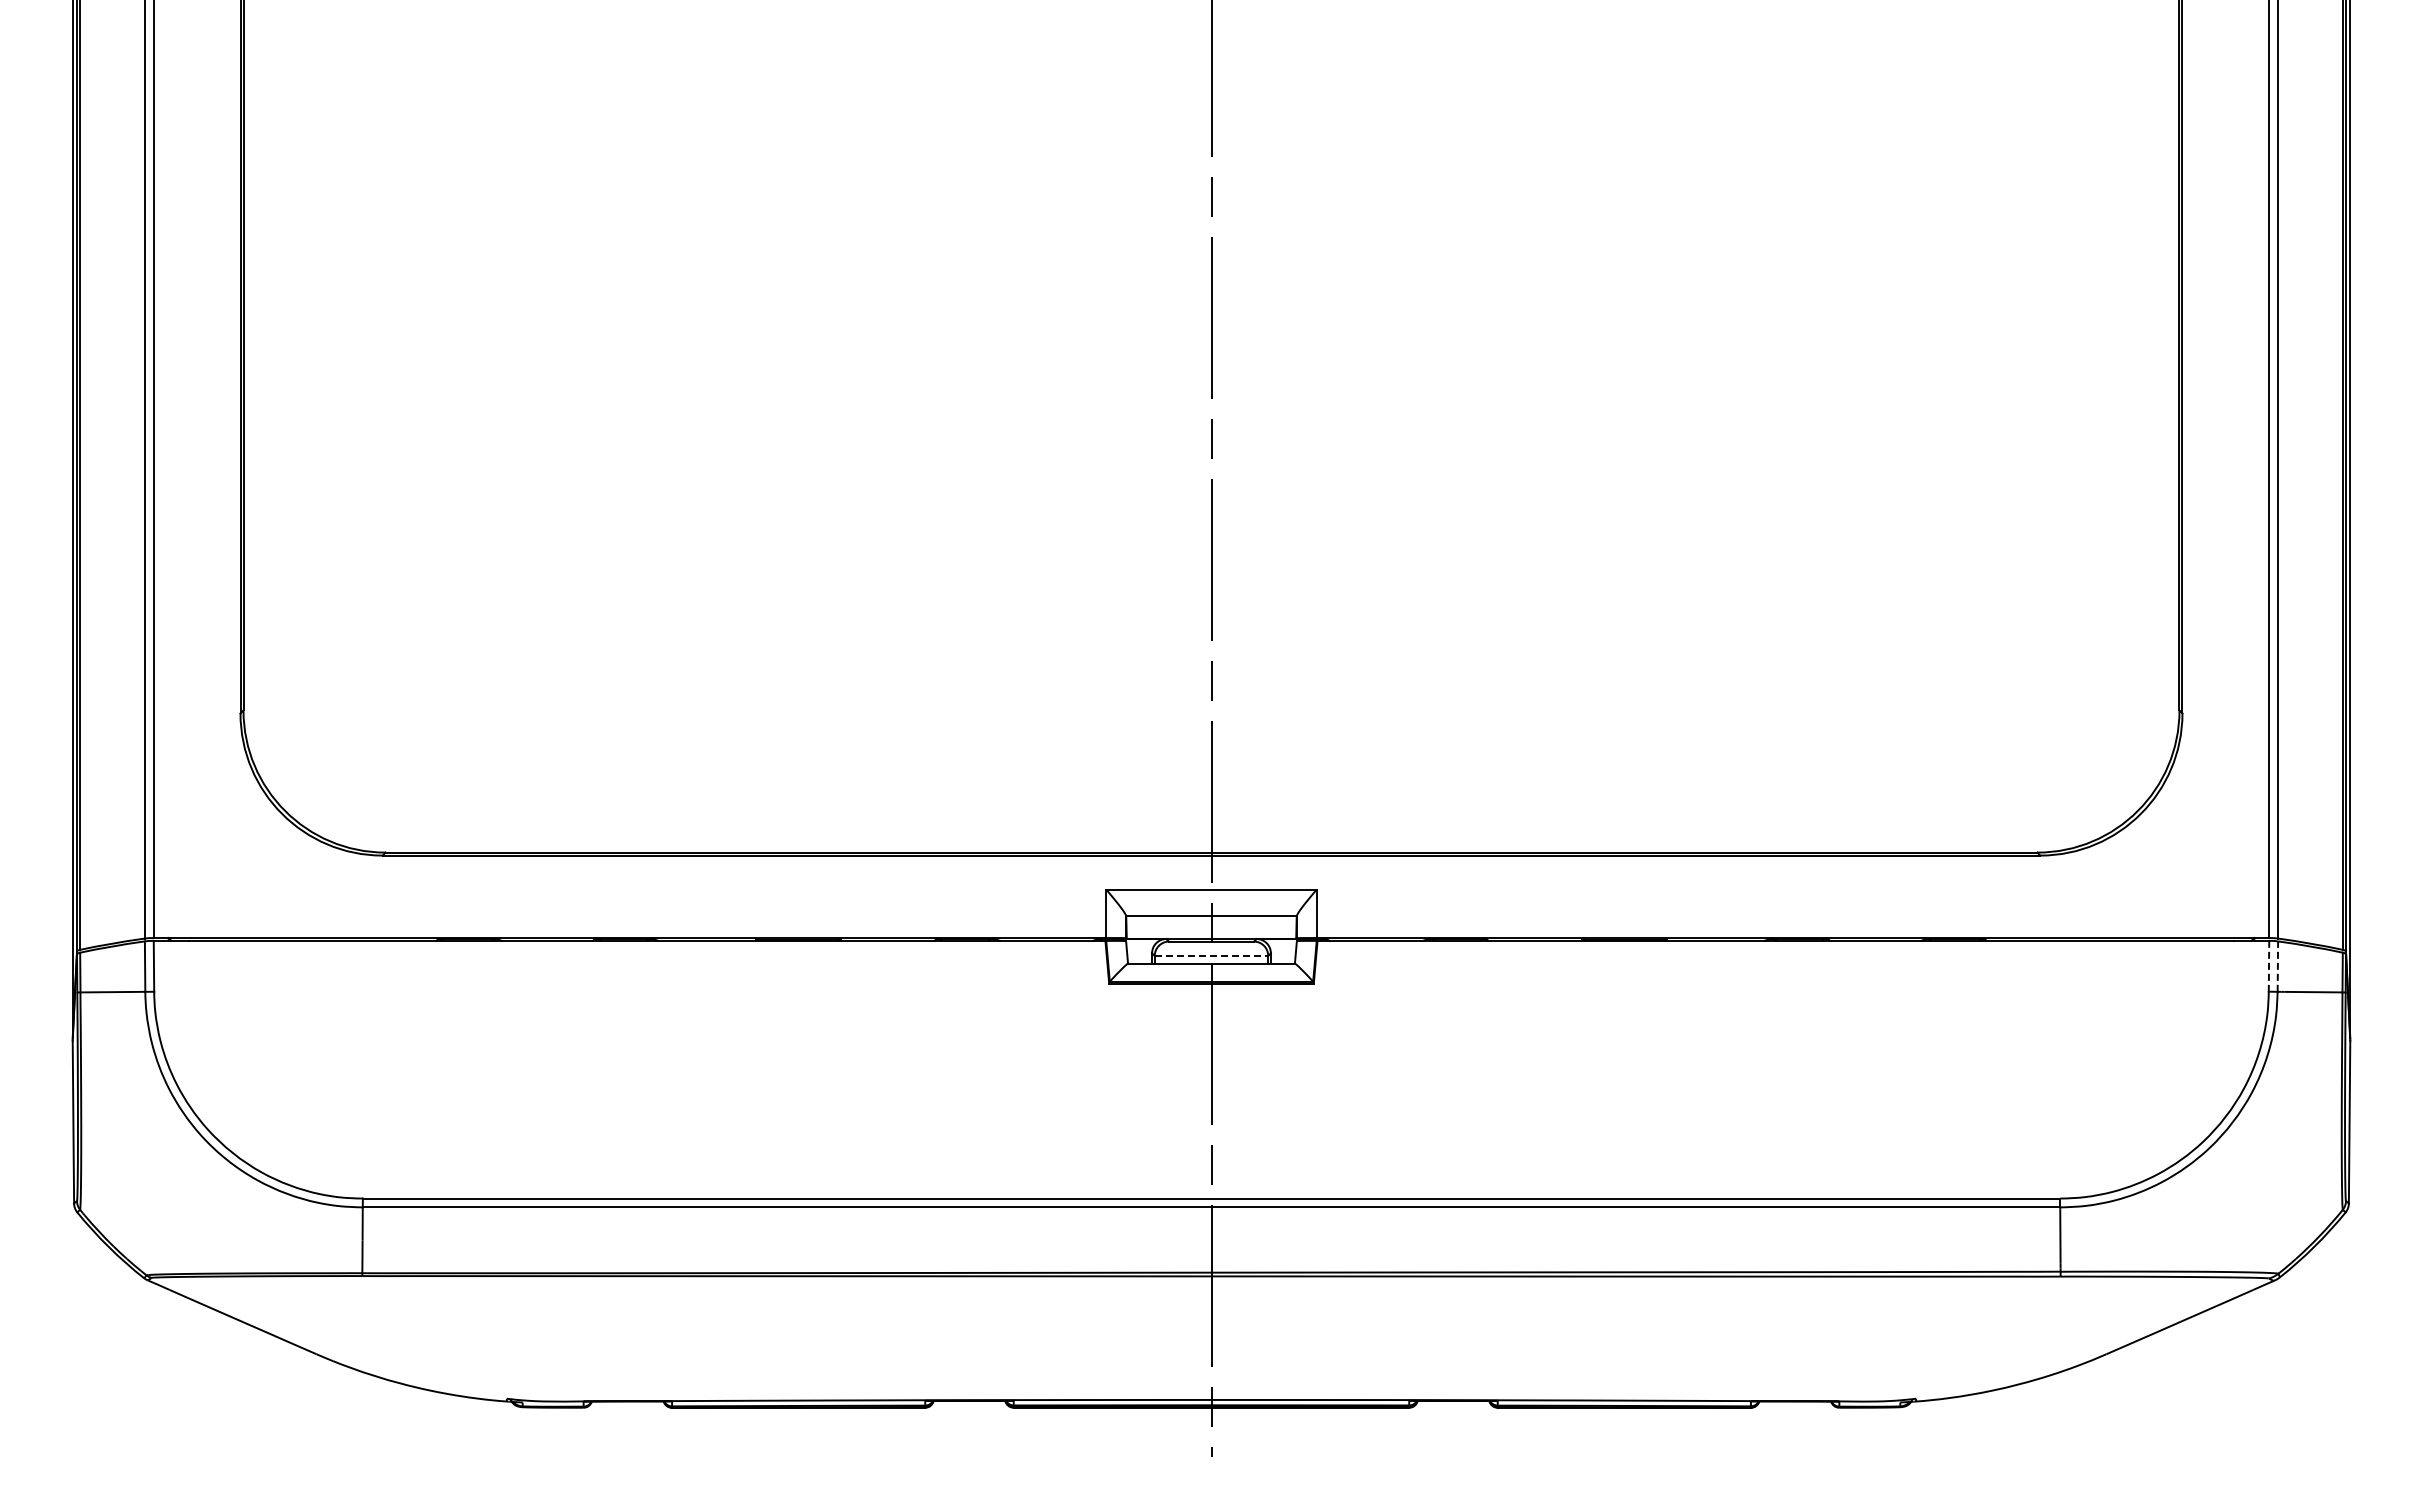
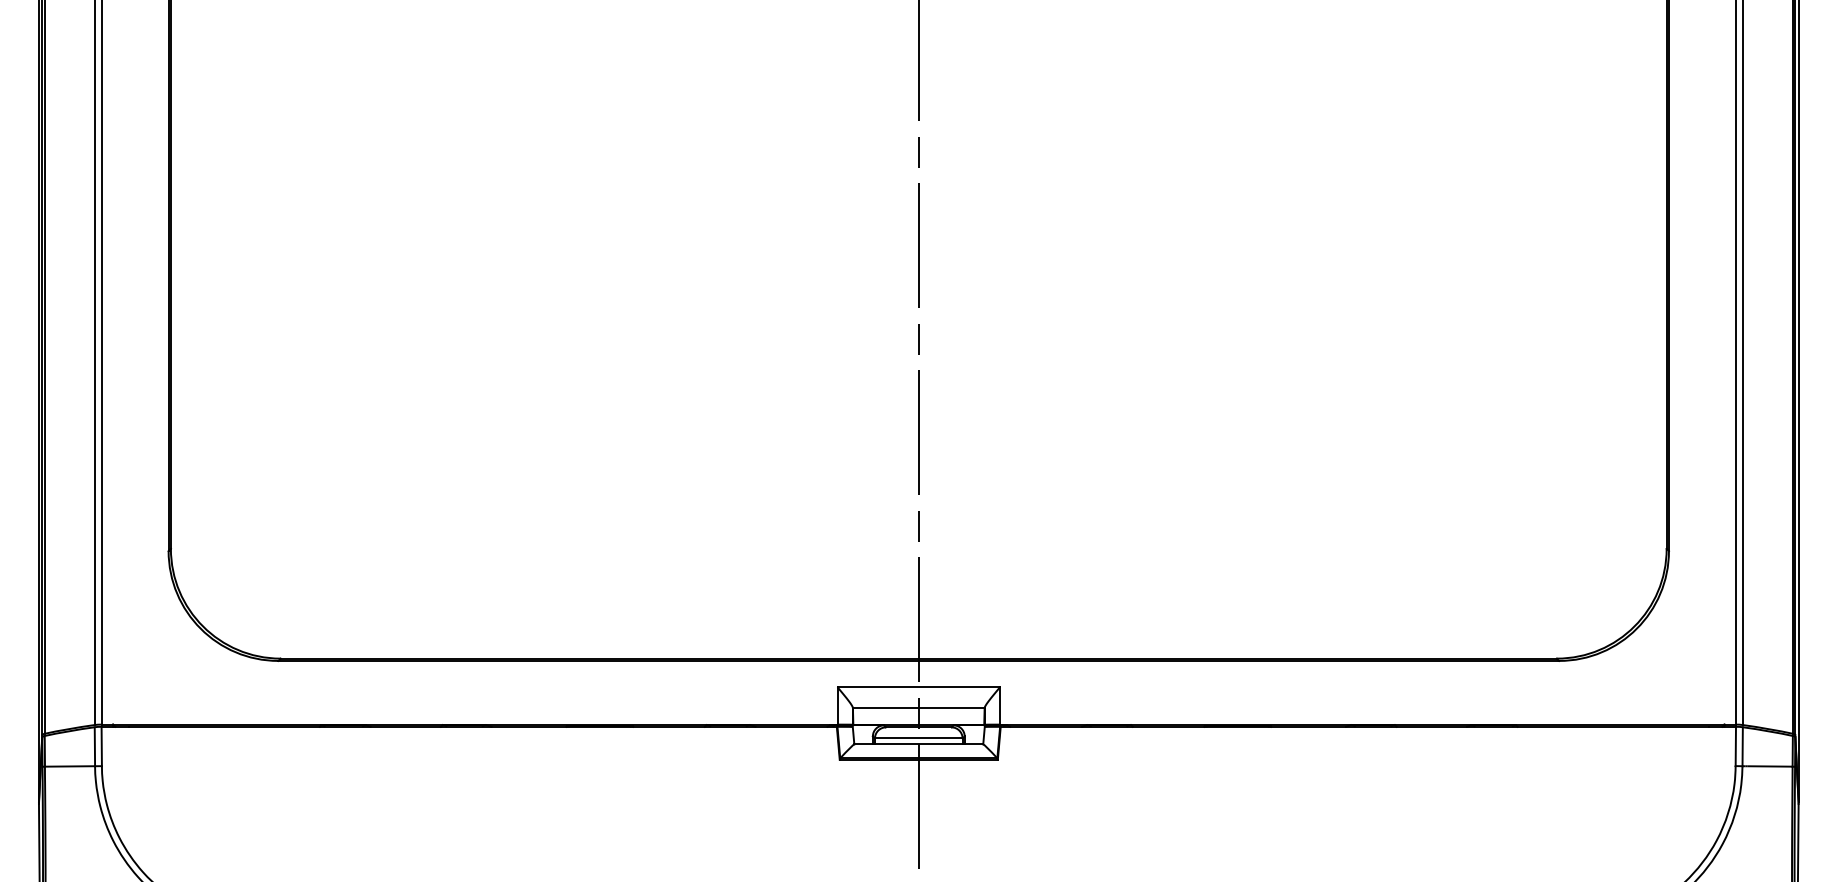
line: (1211, 955) -> (918, 738), dashed -> solid
line: (2269, 966) -> (1736, 746), dashed -> solid
line: (2277, 966) -> (1742, 746), dashed -> solid

